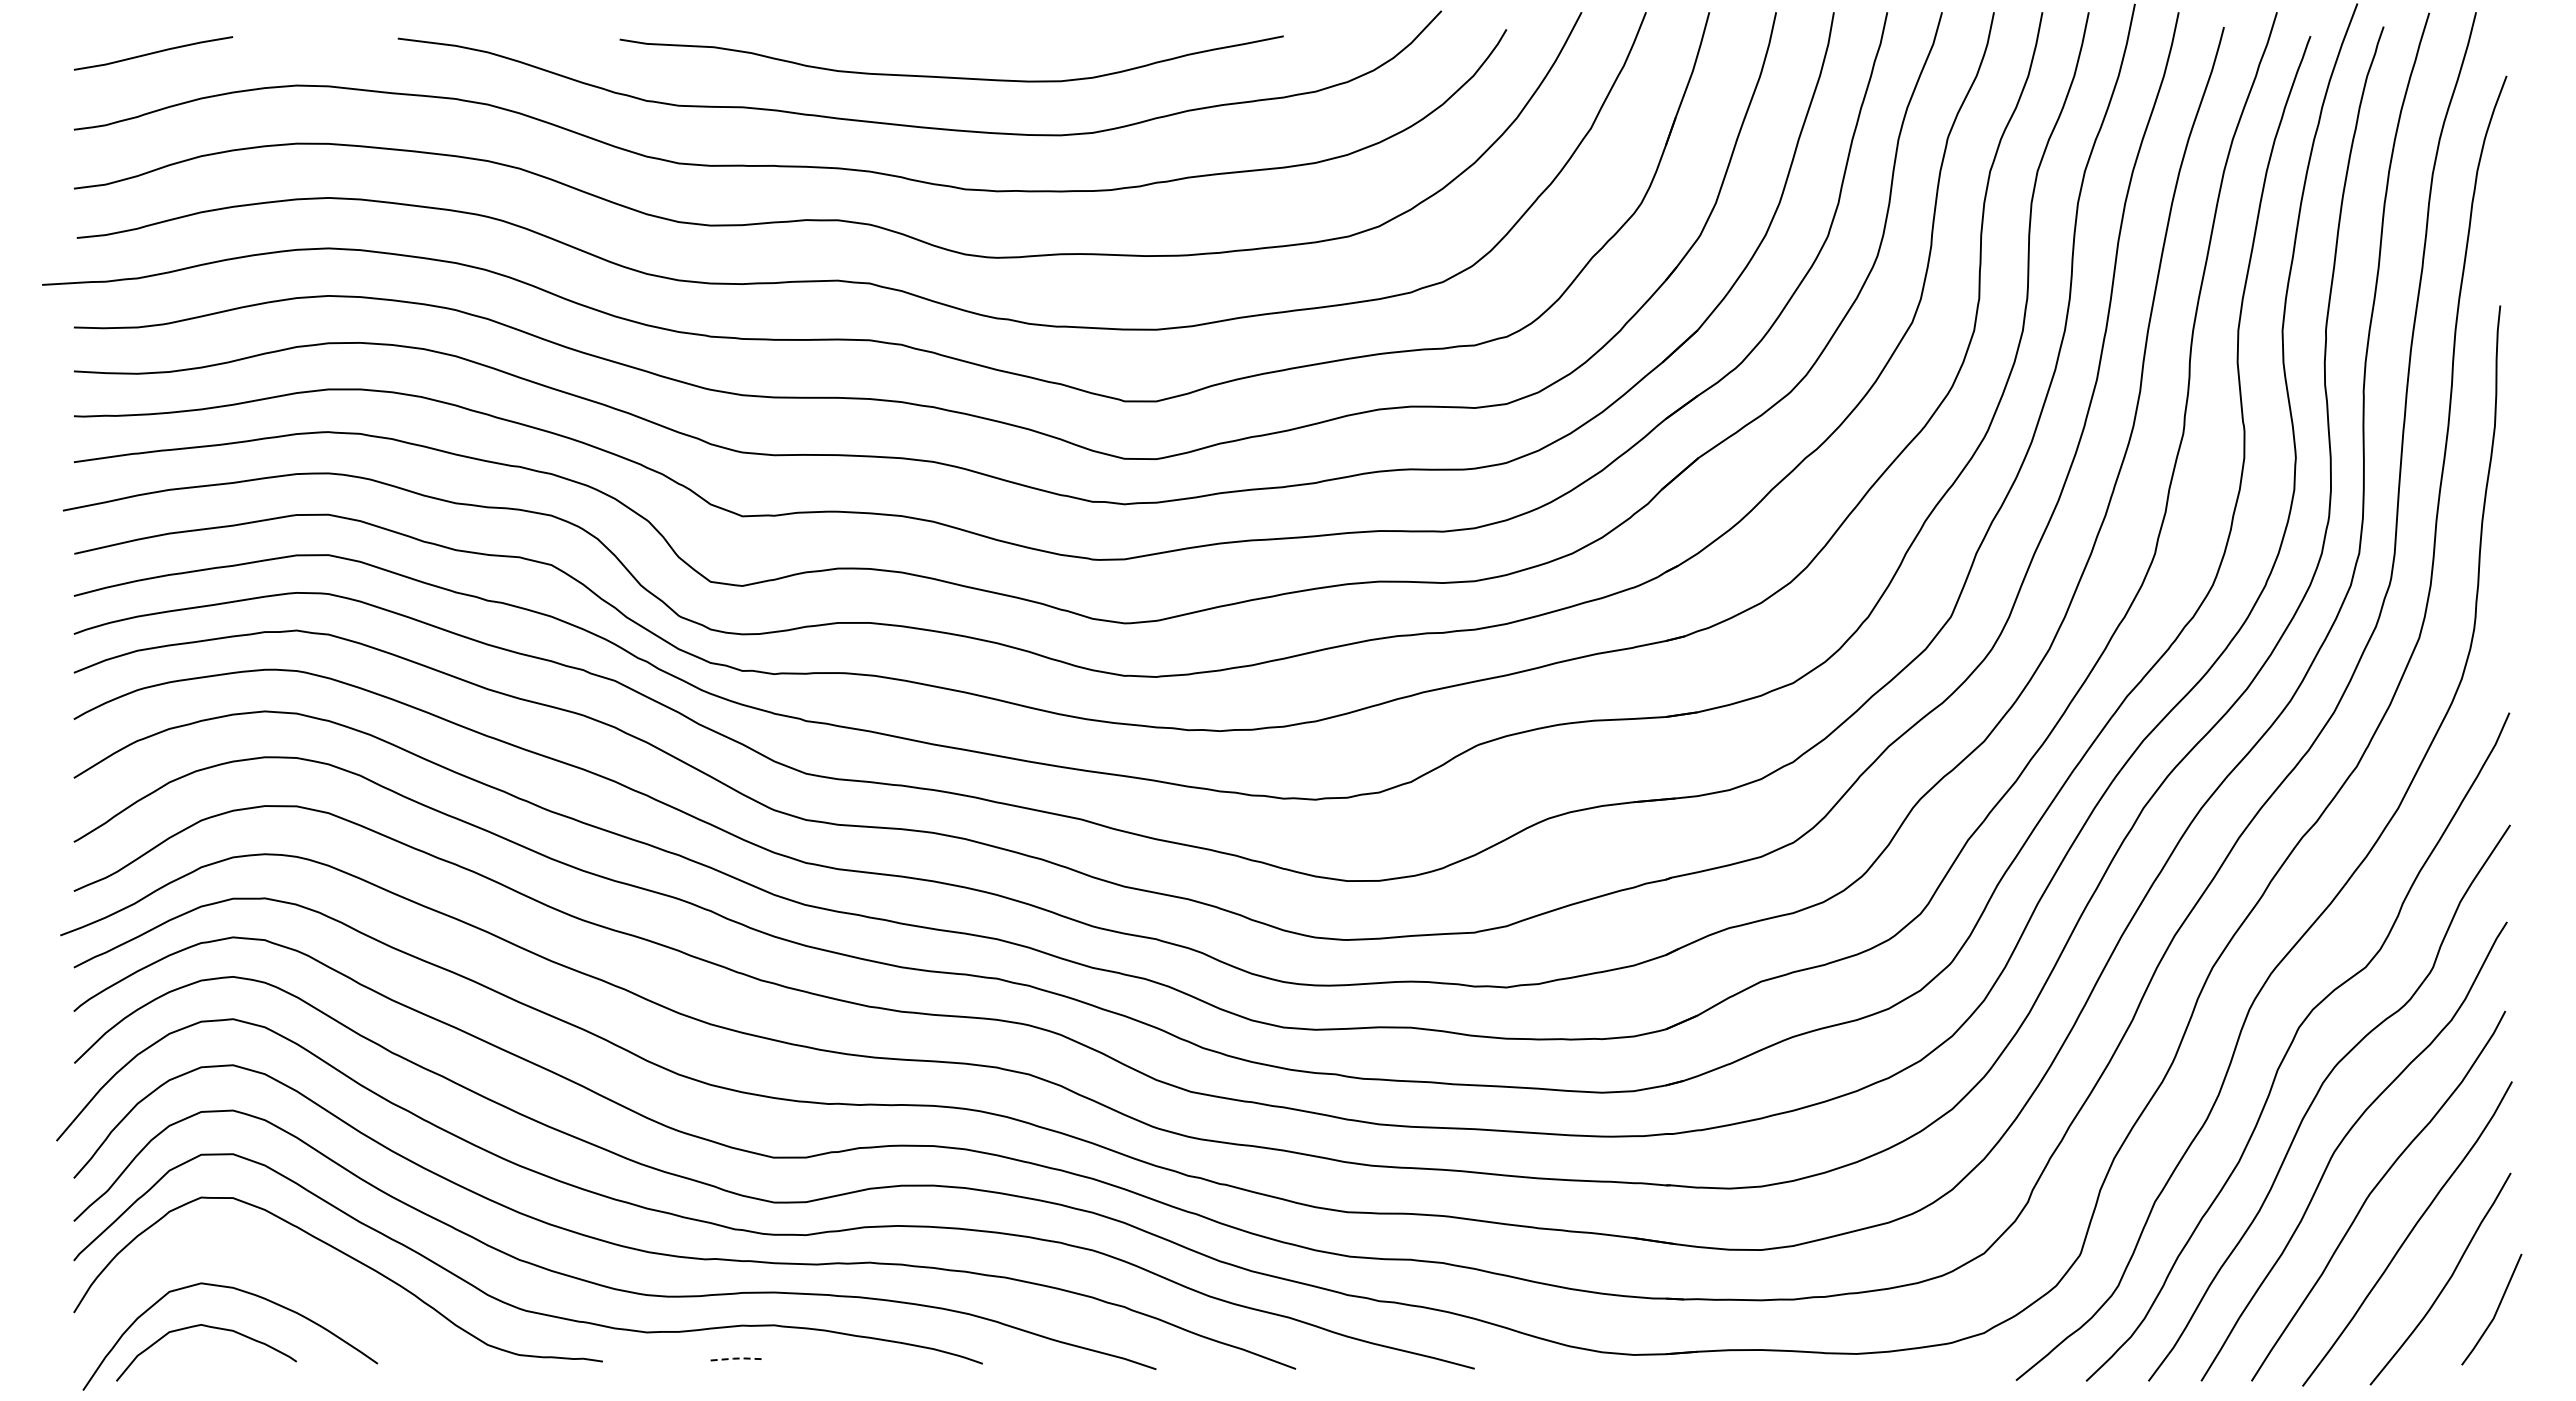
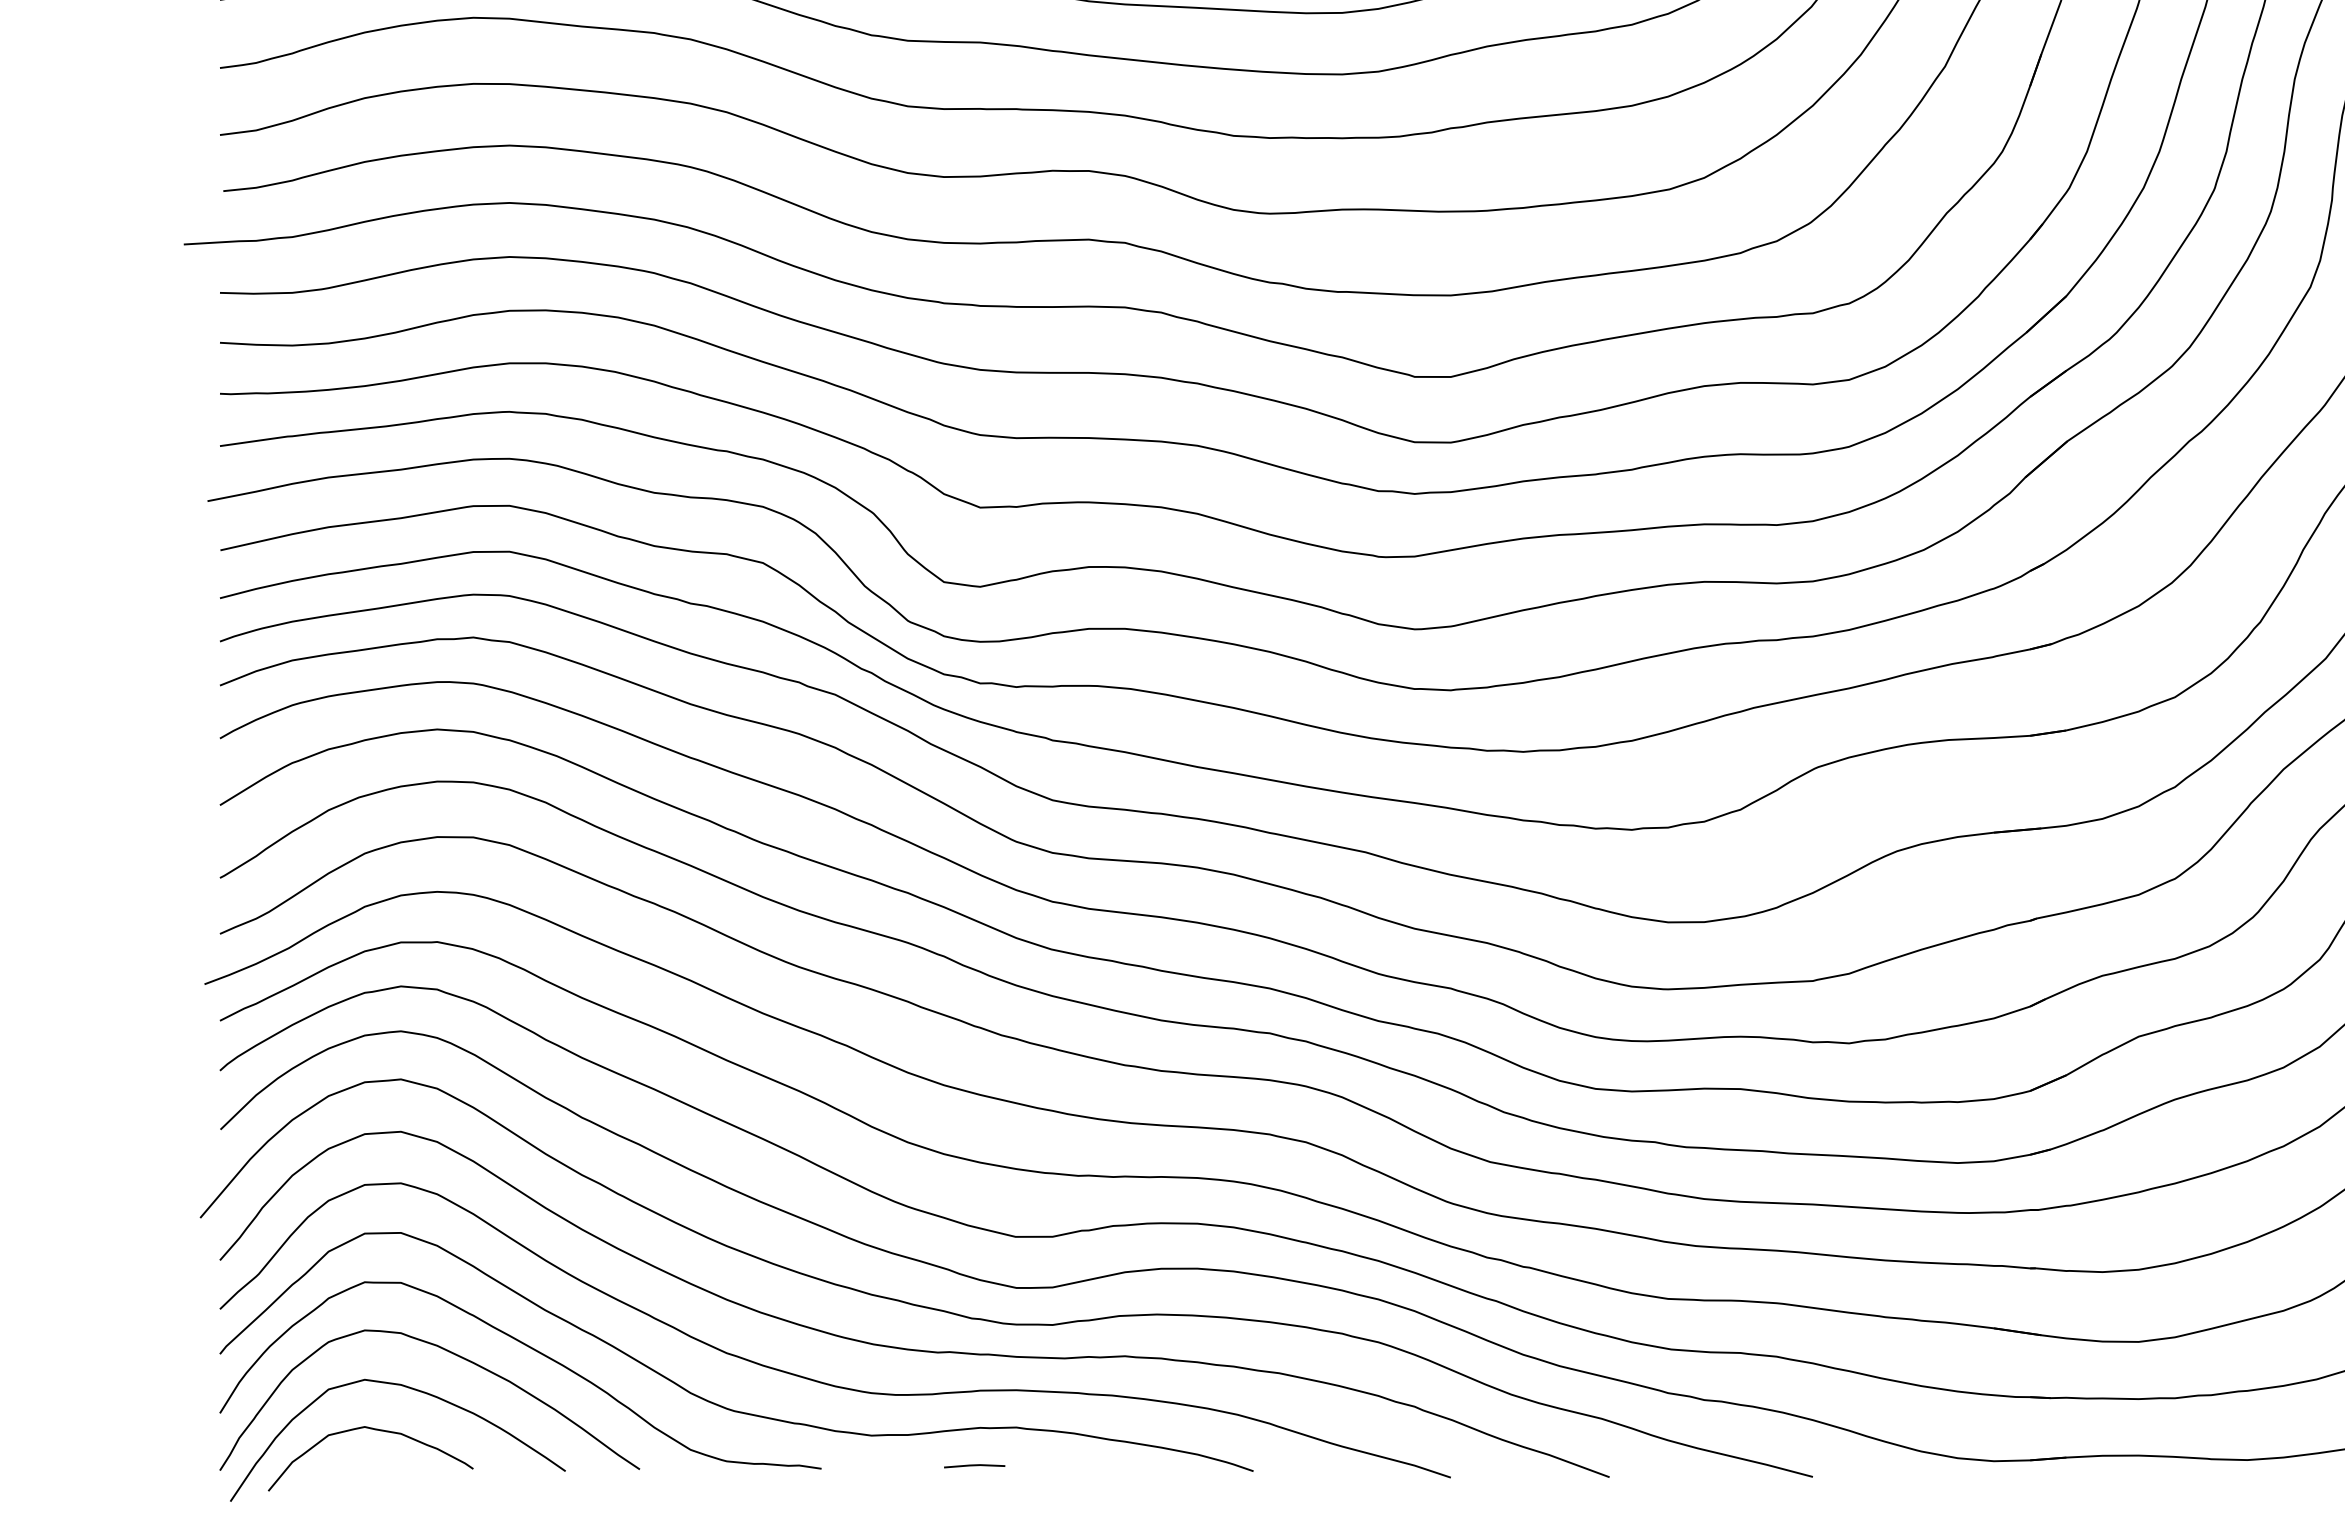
curve: (279, 1261) -> (453, 1354), added
line: (737, 1358) -> (974, 1465), dashed -> solid

